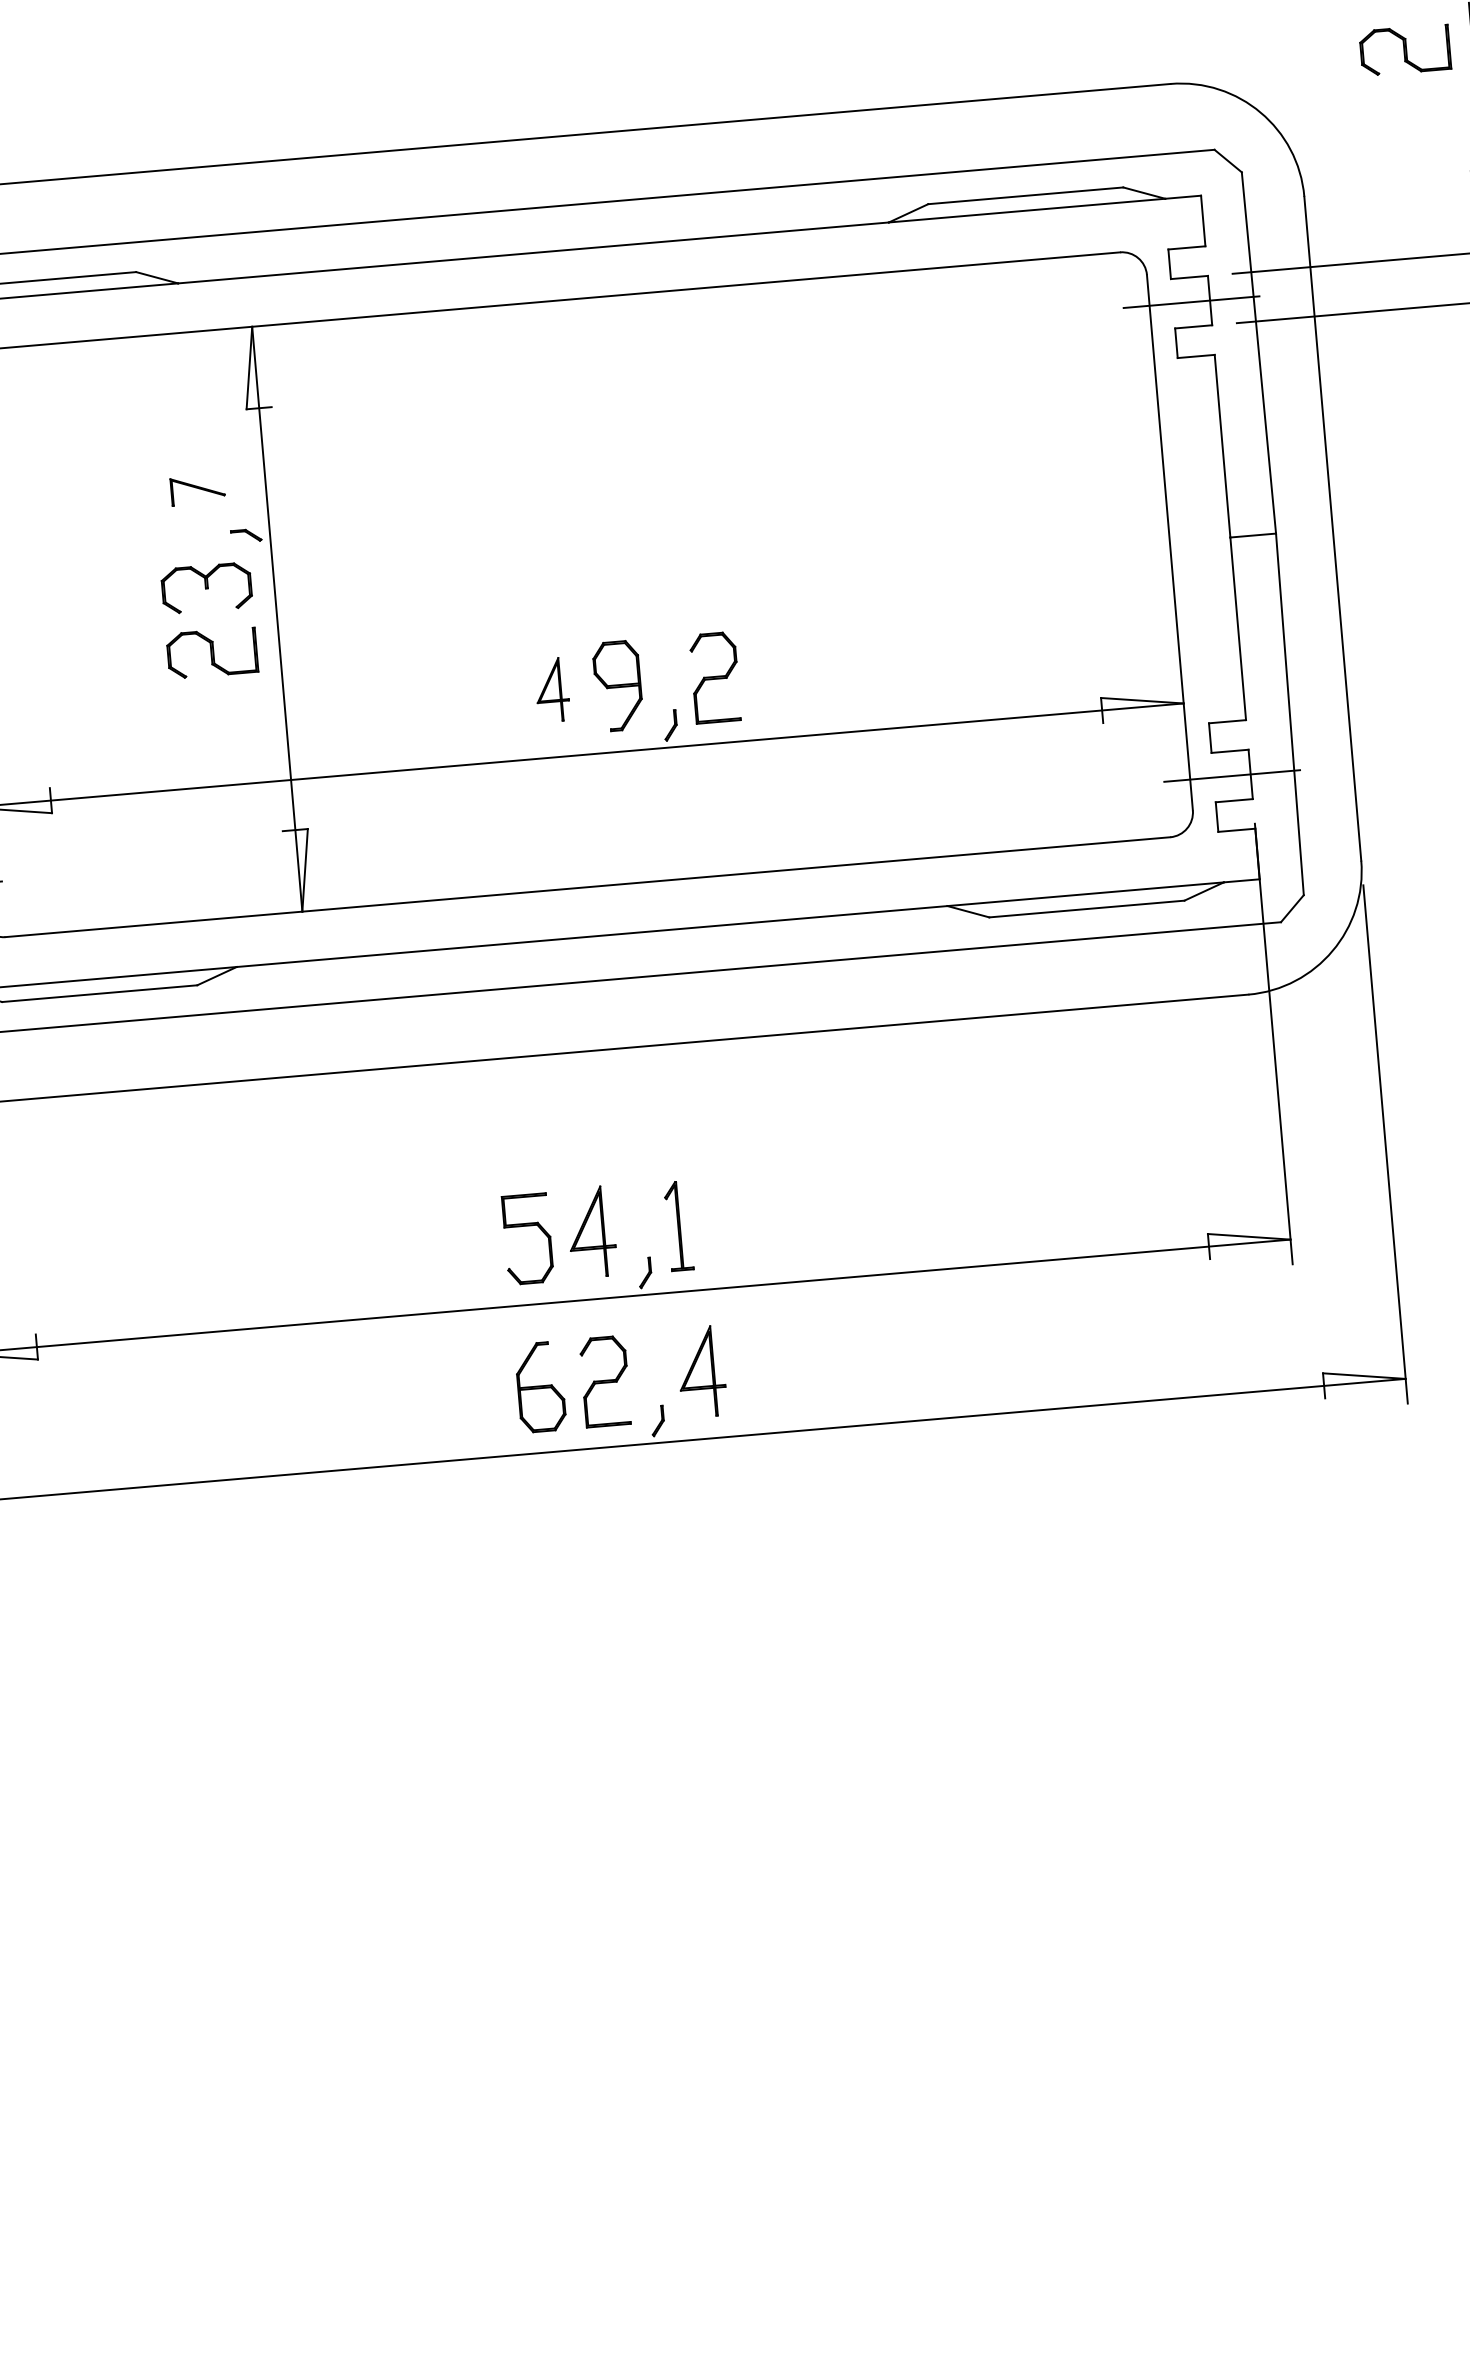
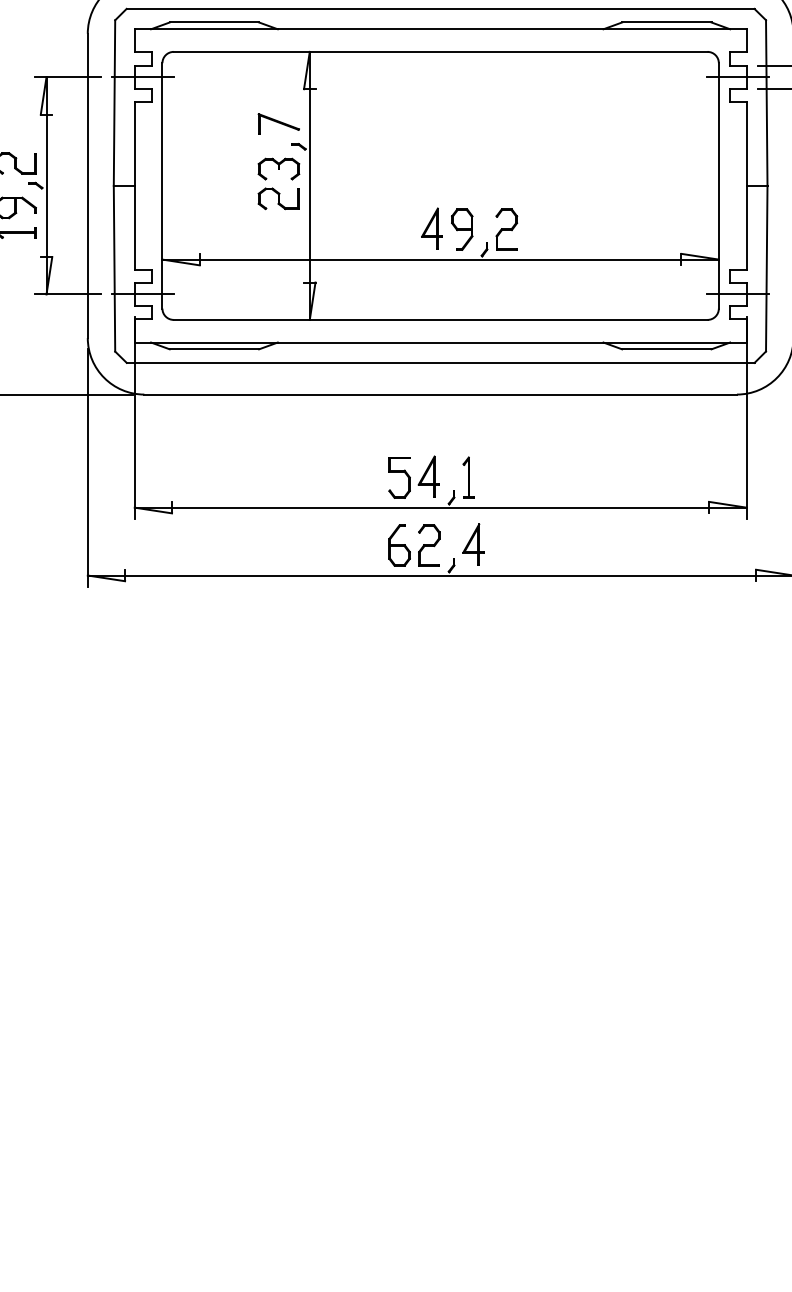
part: (197, 488) -> (278, 123), size x1.67
part: (550, 689) -> (431, 228), size x1.43

